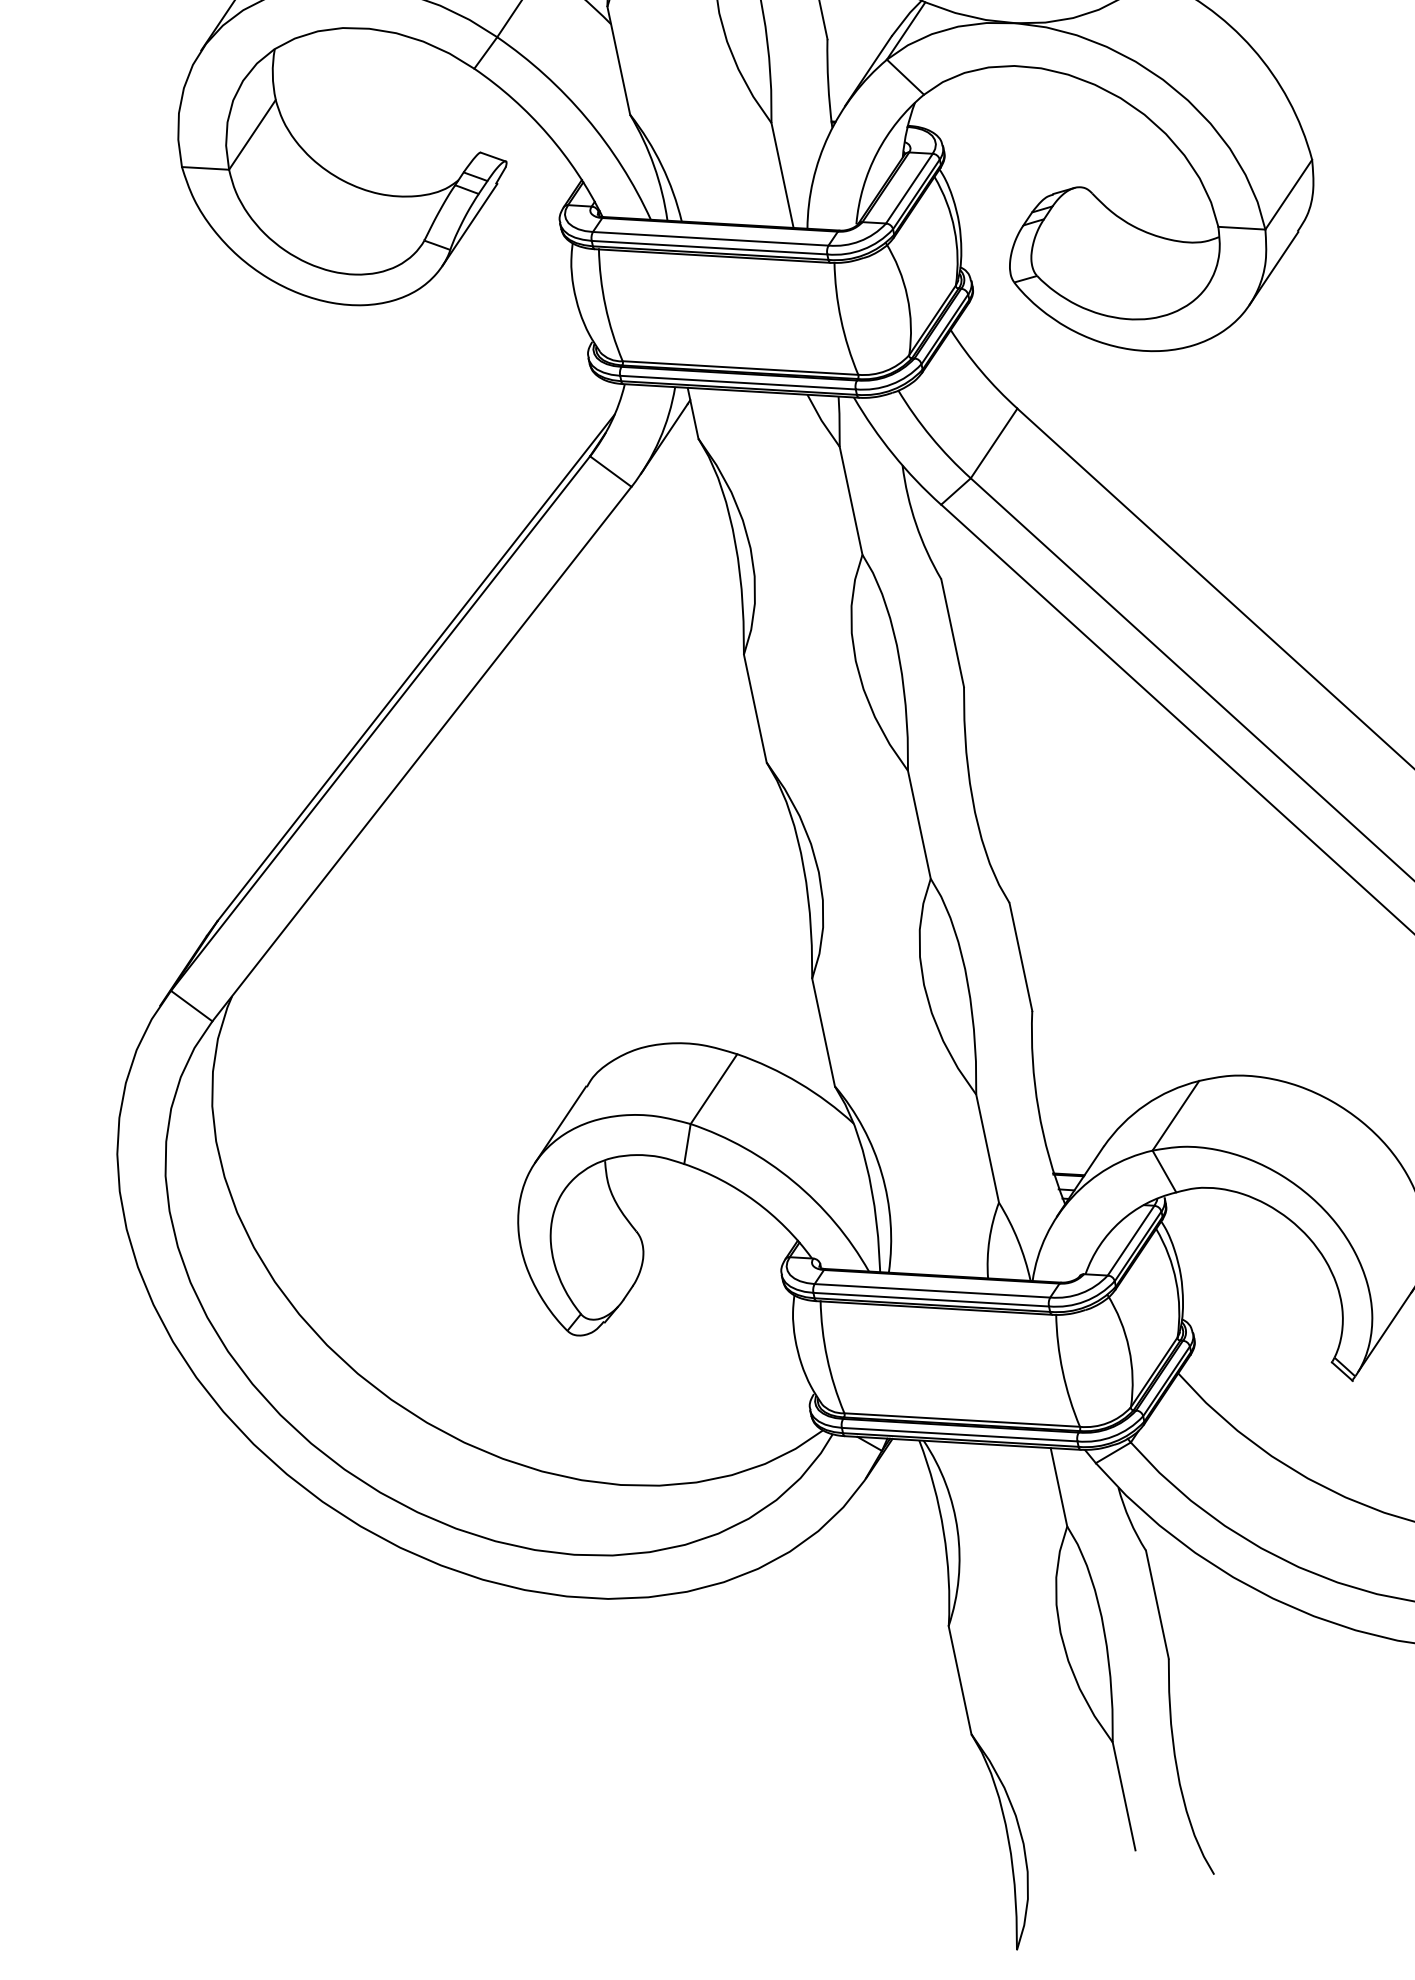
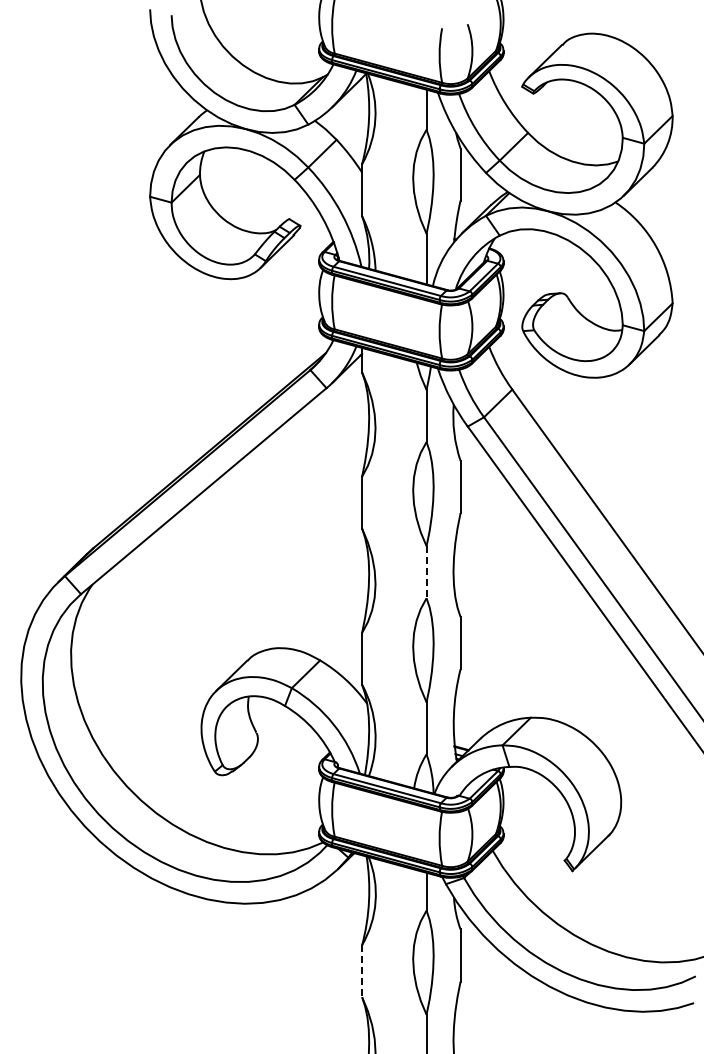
line: (919, 825) -> (426, 572), solid -> dashed
line: (960, 1680) -> (362, 971), solid -> dashed

